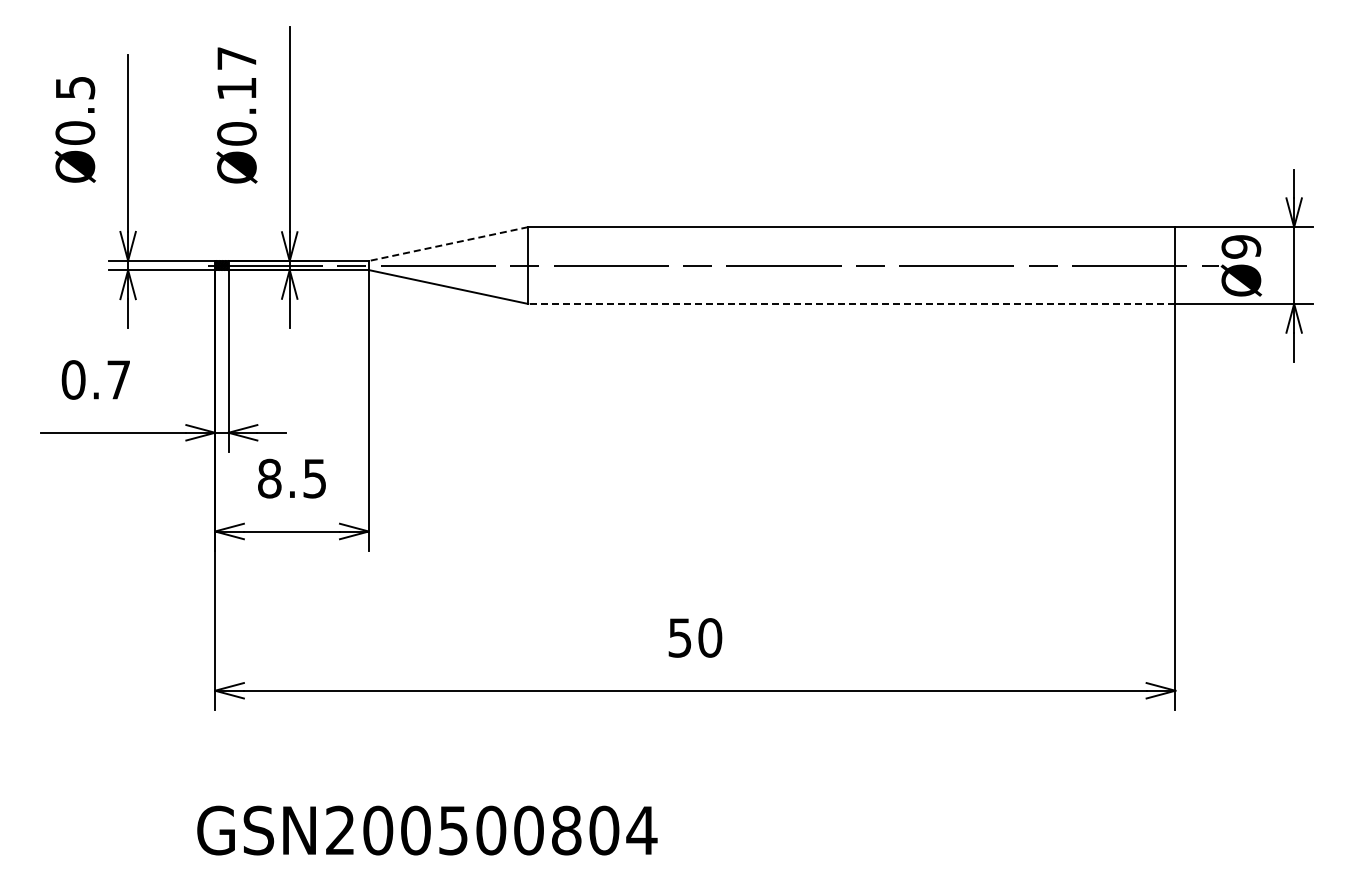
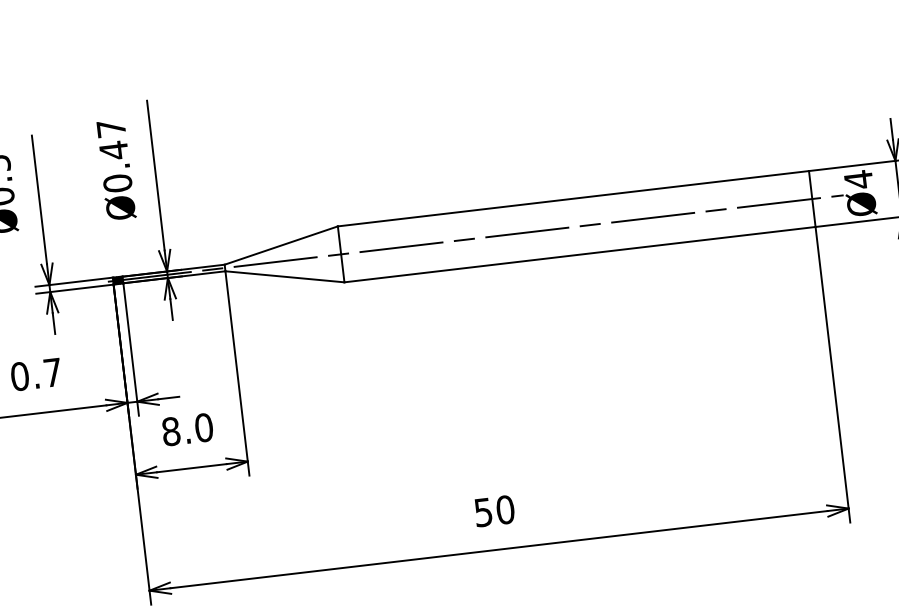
text: (236, 88) -> (113, 150), Ø0.17 -> Ø0.47
line: (448, 244) -> (281, 245), dashed -> solid
text: (1241, 246) -> (858, 179), Ø9 -> Ø4
line: (851, 303) -> (579, 254), dashed -> solid
text: (314, 478) -> (203, 427), 8.5 -> 8.0

